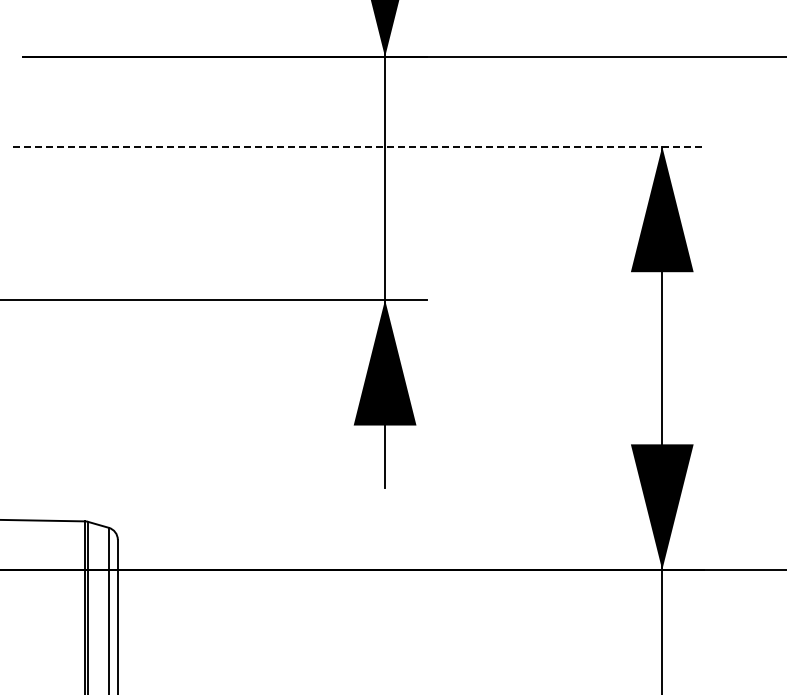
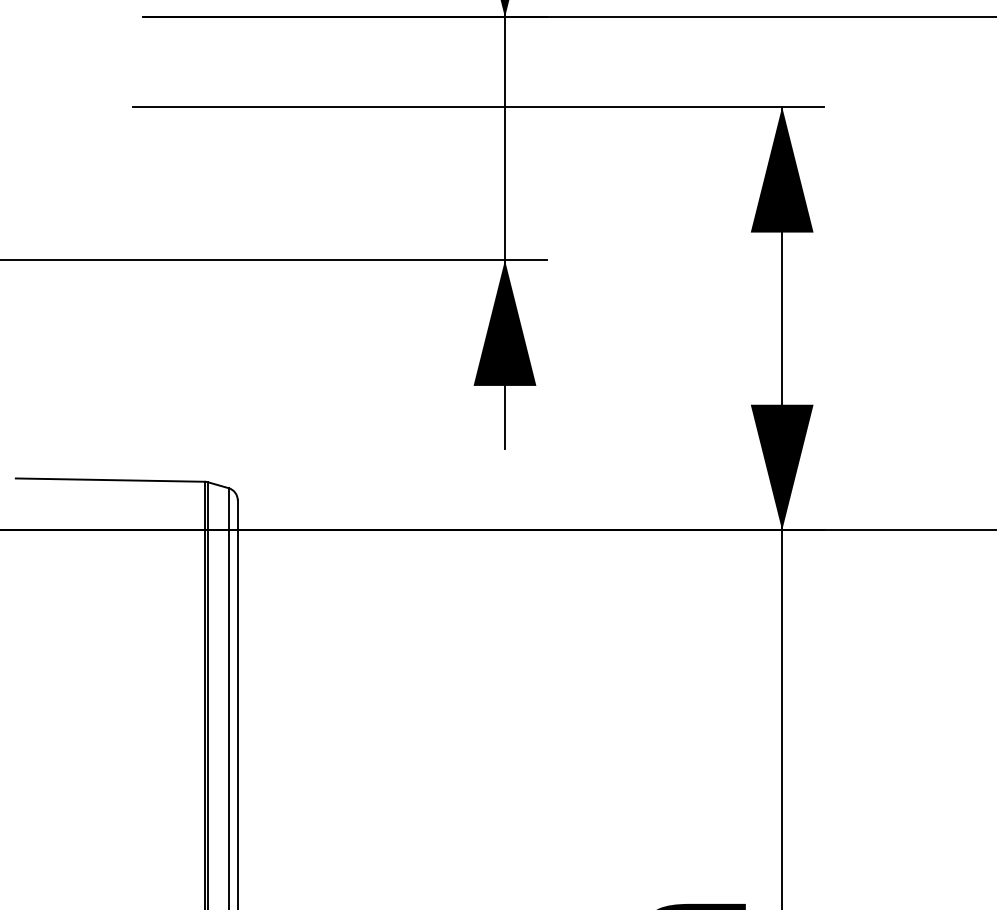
line: (359, 146) -> (479, 106), dashed -> solid

